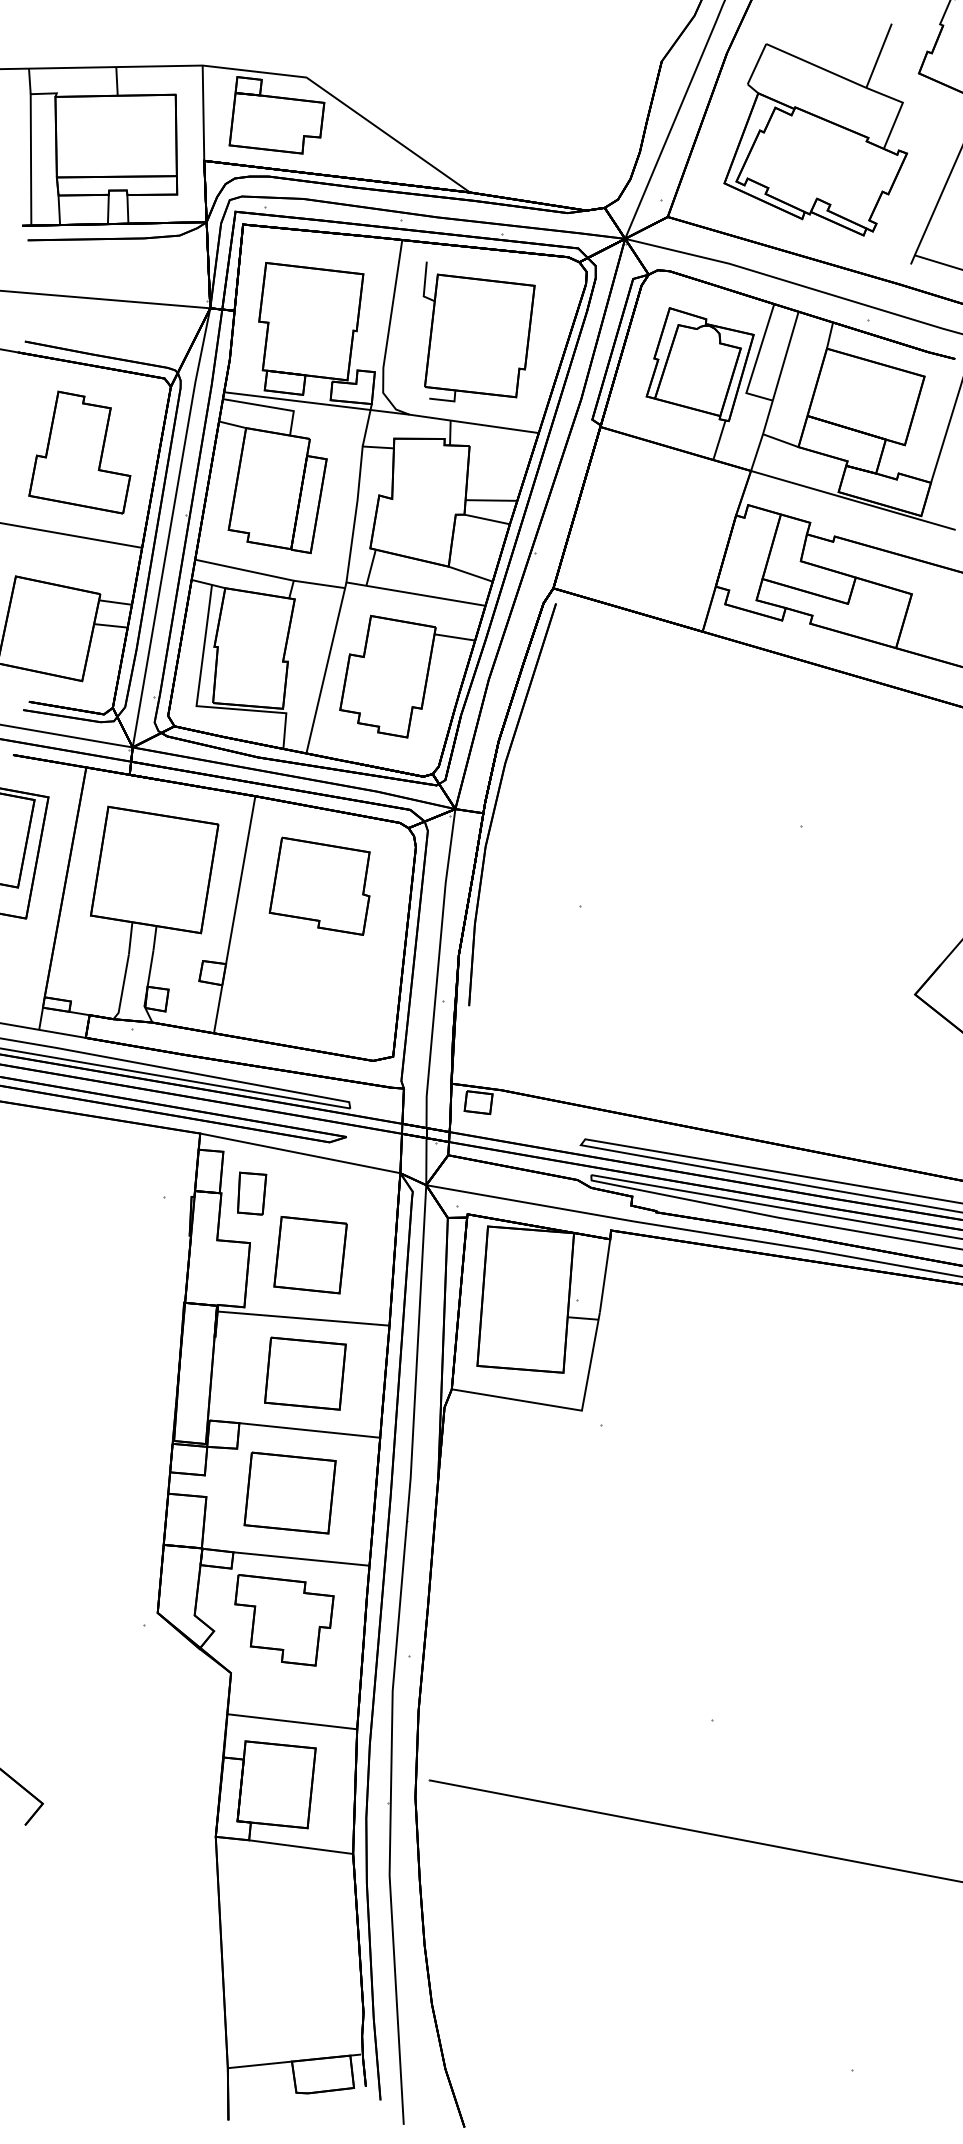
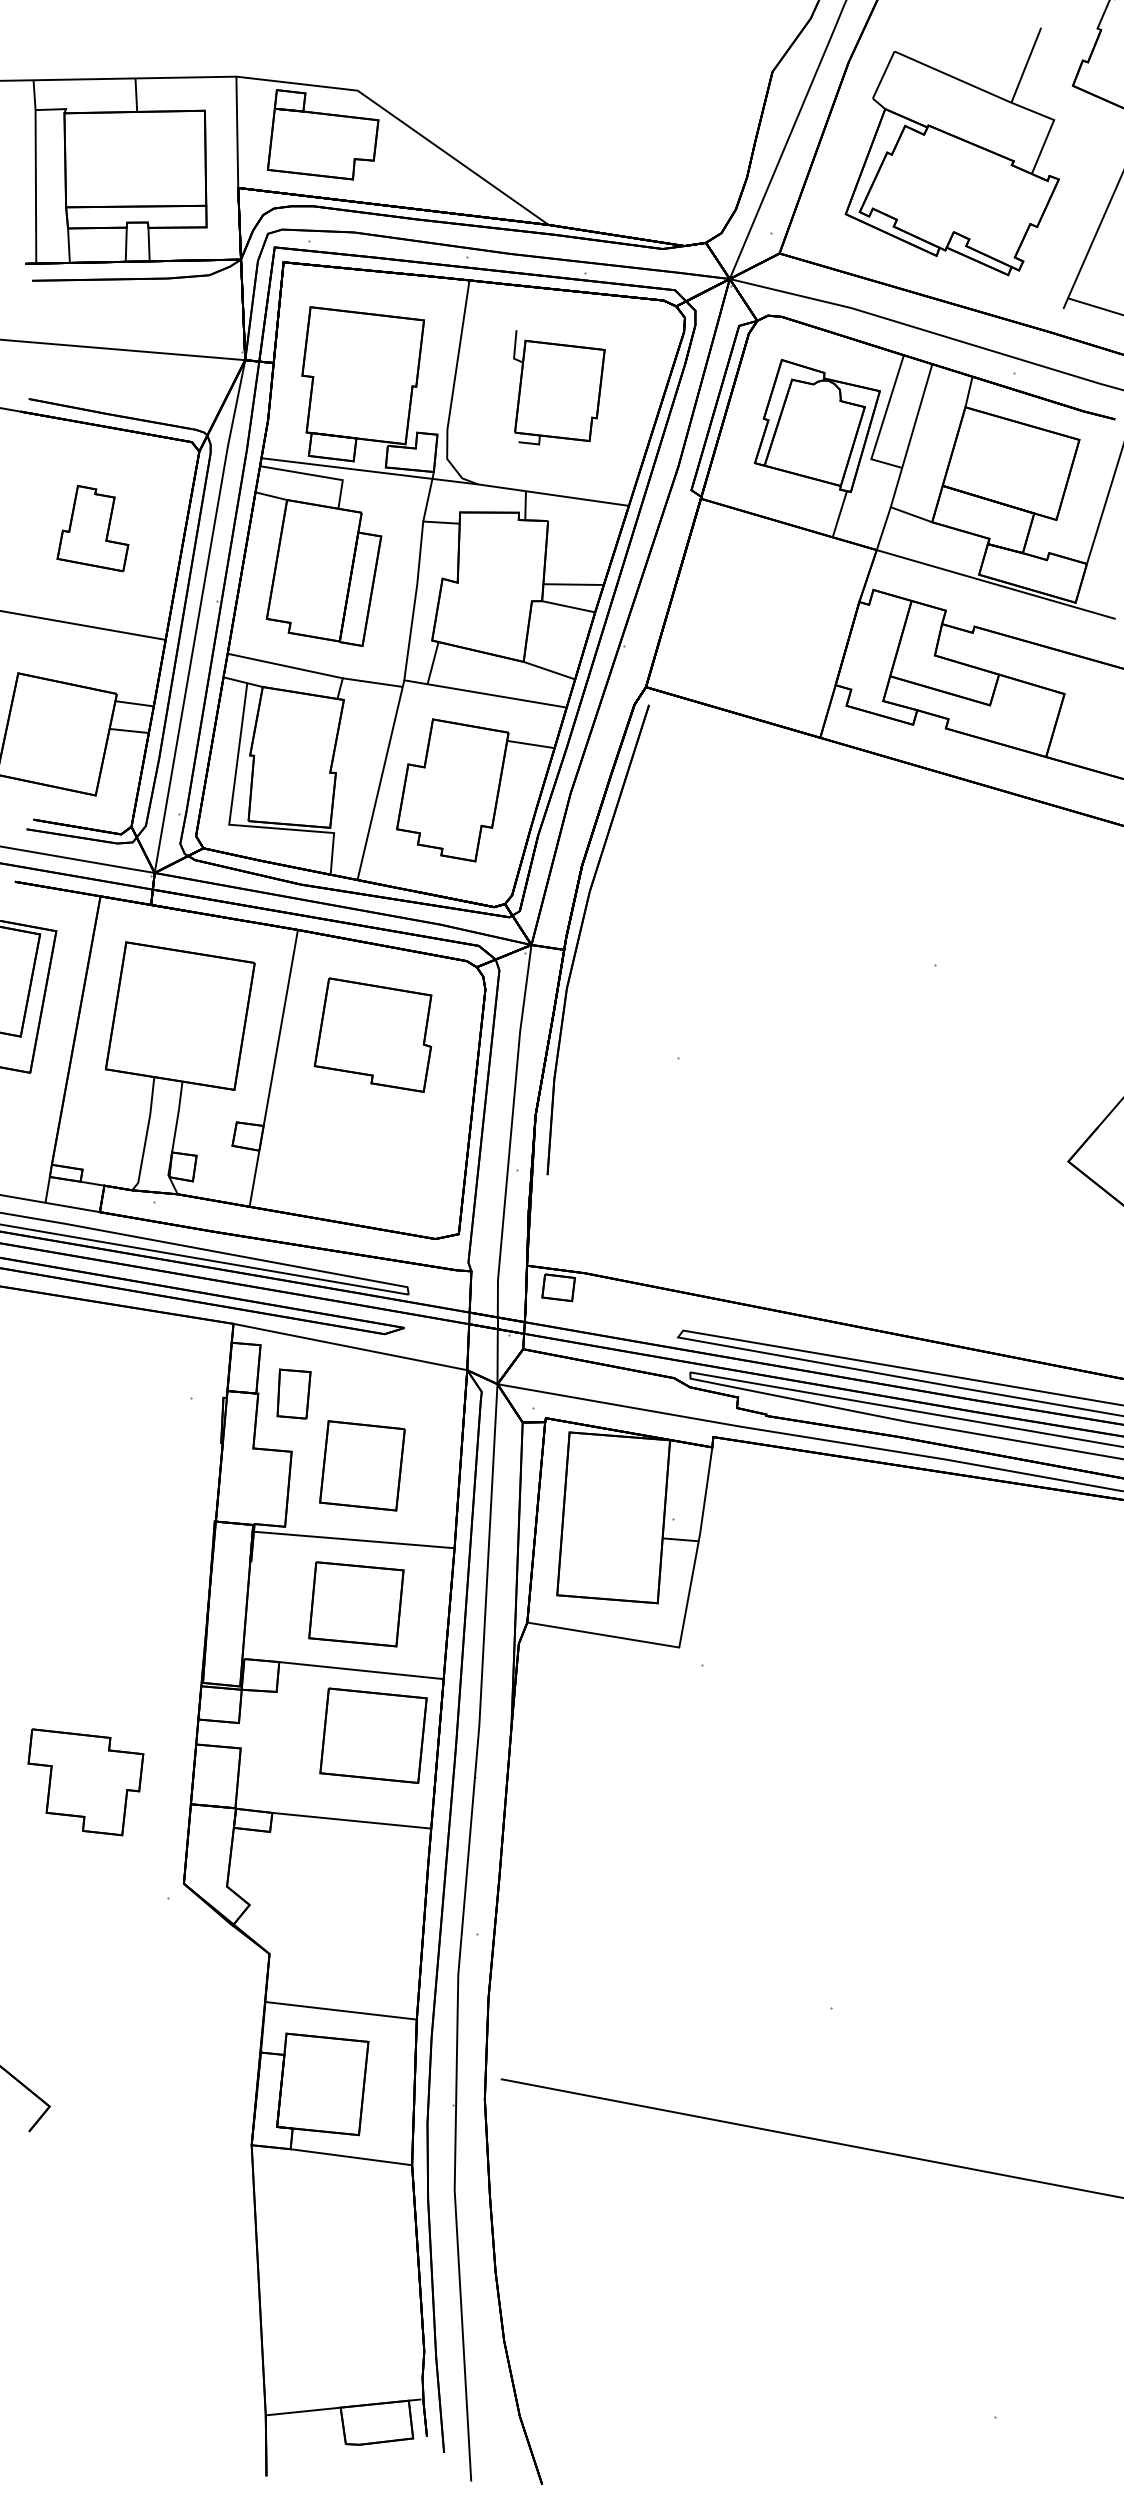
part: (479, 331) -> (559, 387), size x0.7
part: (79, 452) -> (92, 528), size x0.6
part: (290, 1492) -> (373, 1735), moved
part: (284, 1620) -> (85, 1782), moved

